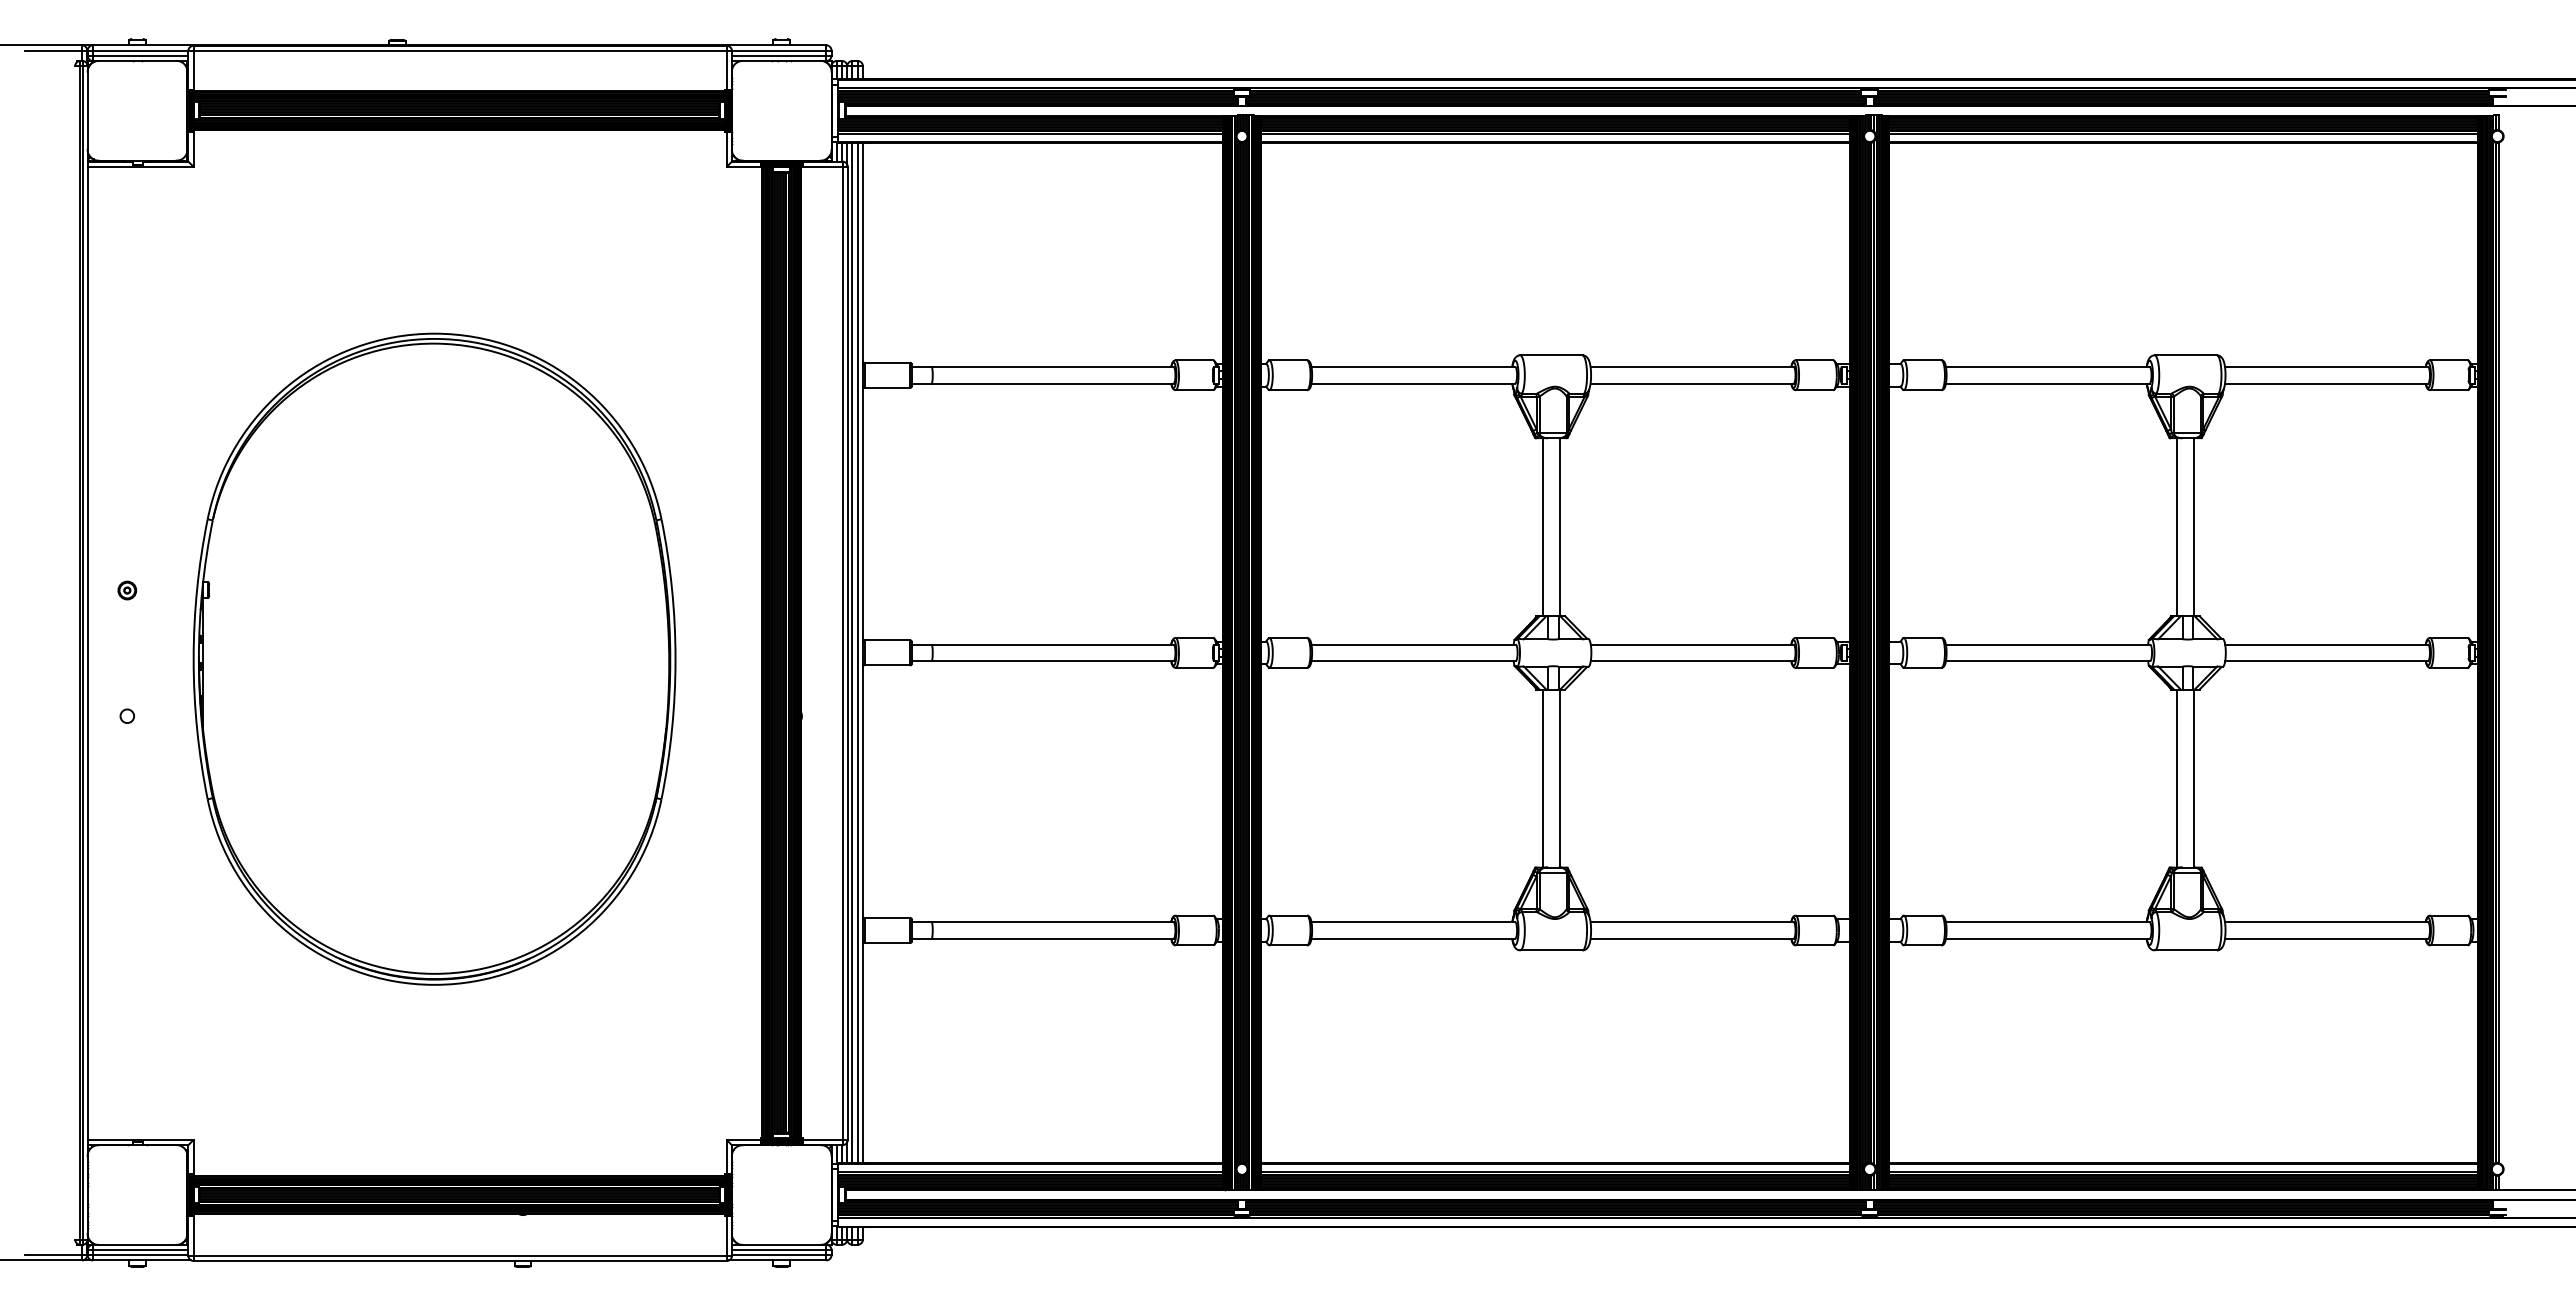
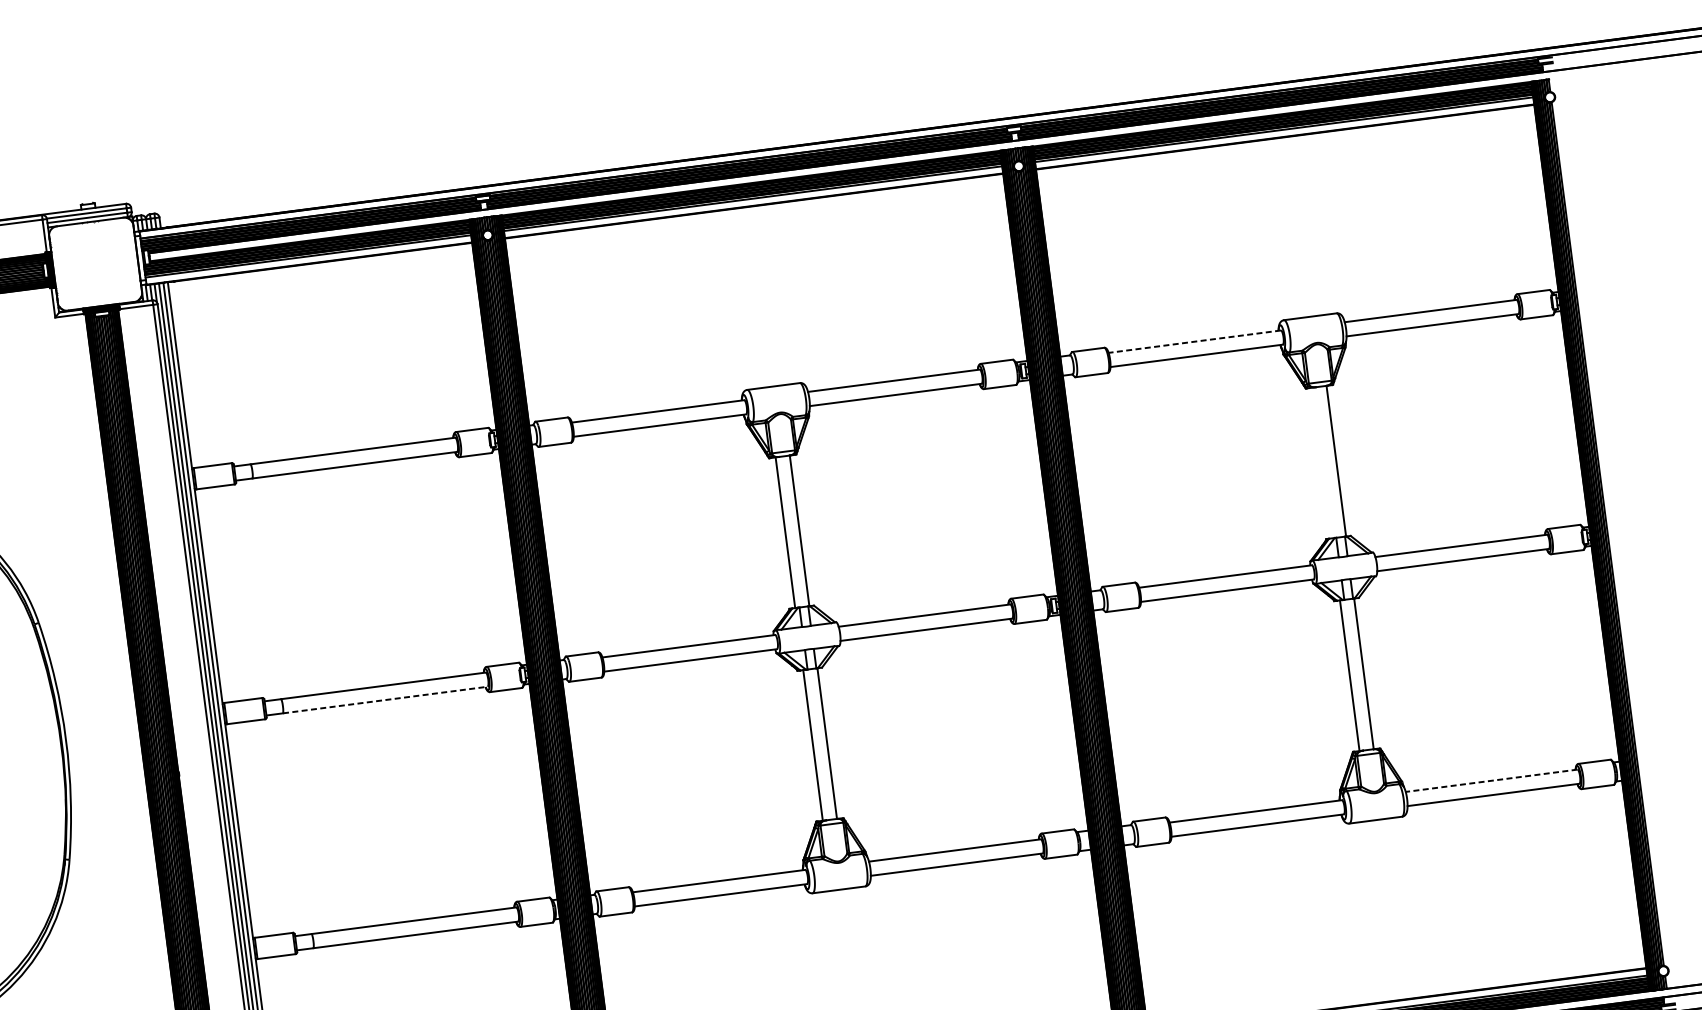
line: (2047, 366) -> (1194, 341), solid -> dashed
line: (2177, 527) -> (1322, 463), removed
line: (1052, 661) -> (385, 700), solid -> dashed
line: (2326, 922) -> (1491, 781), solid -> dashed

